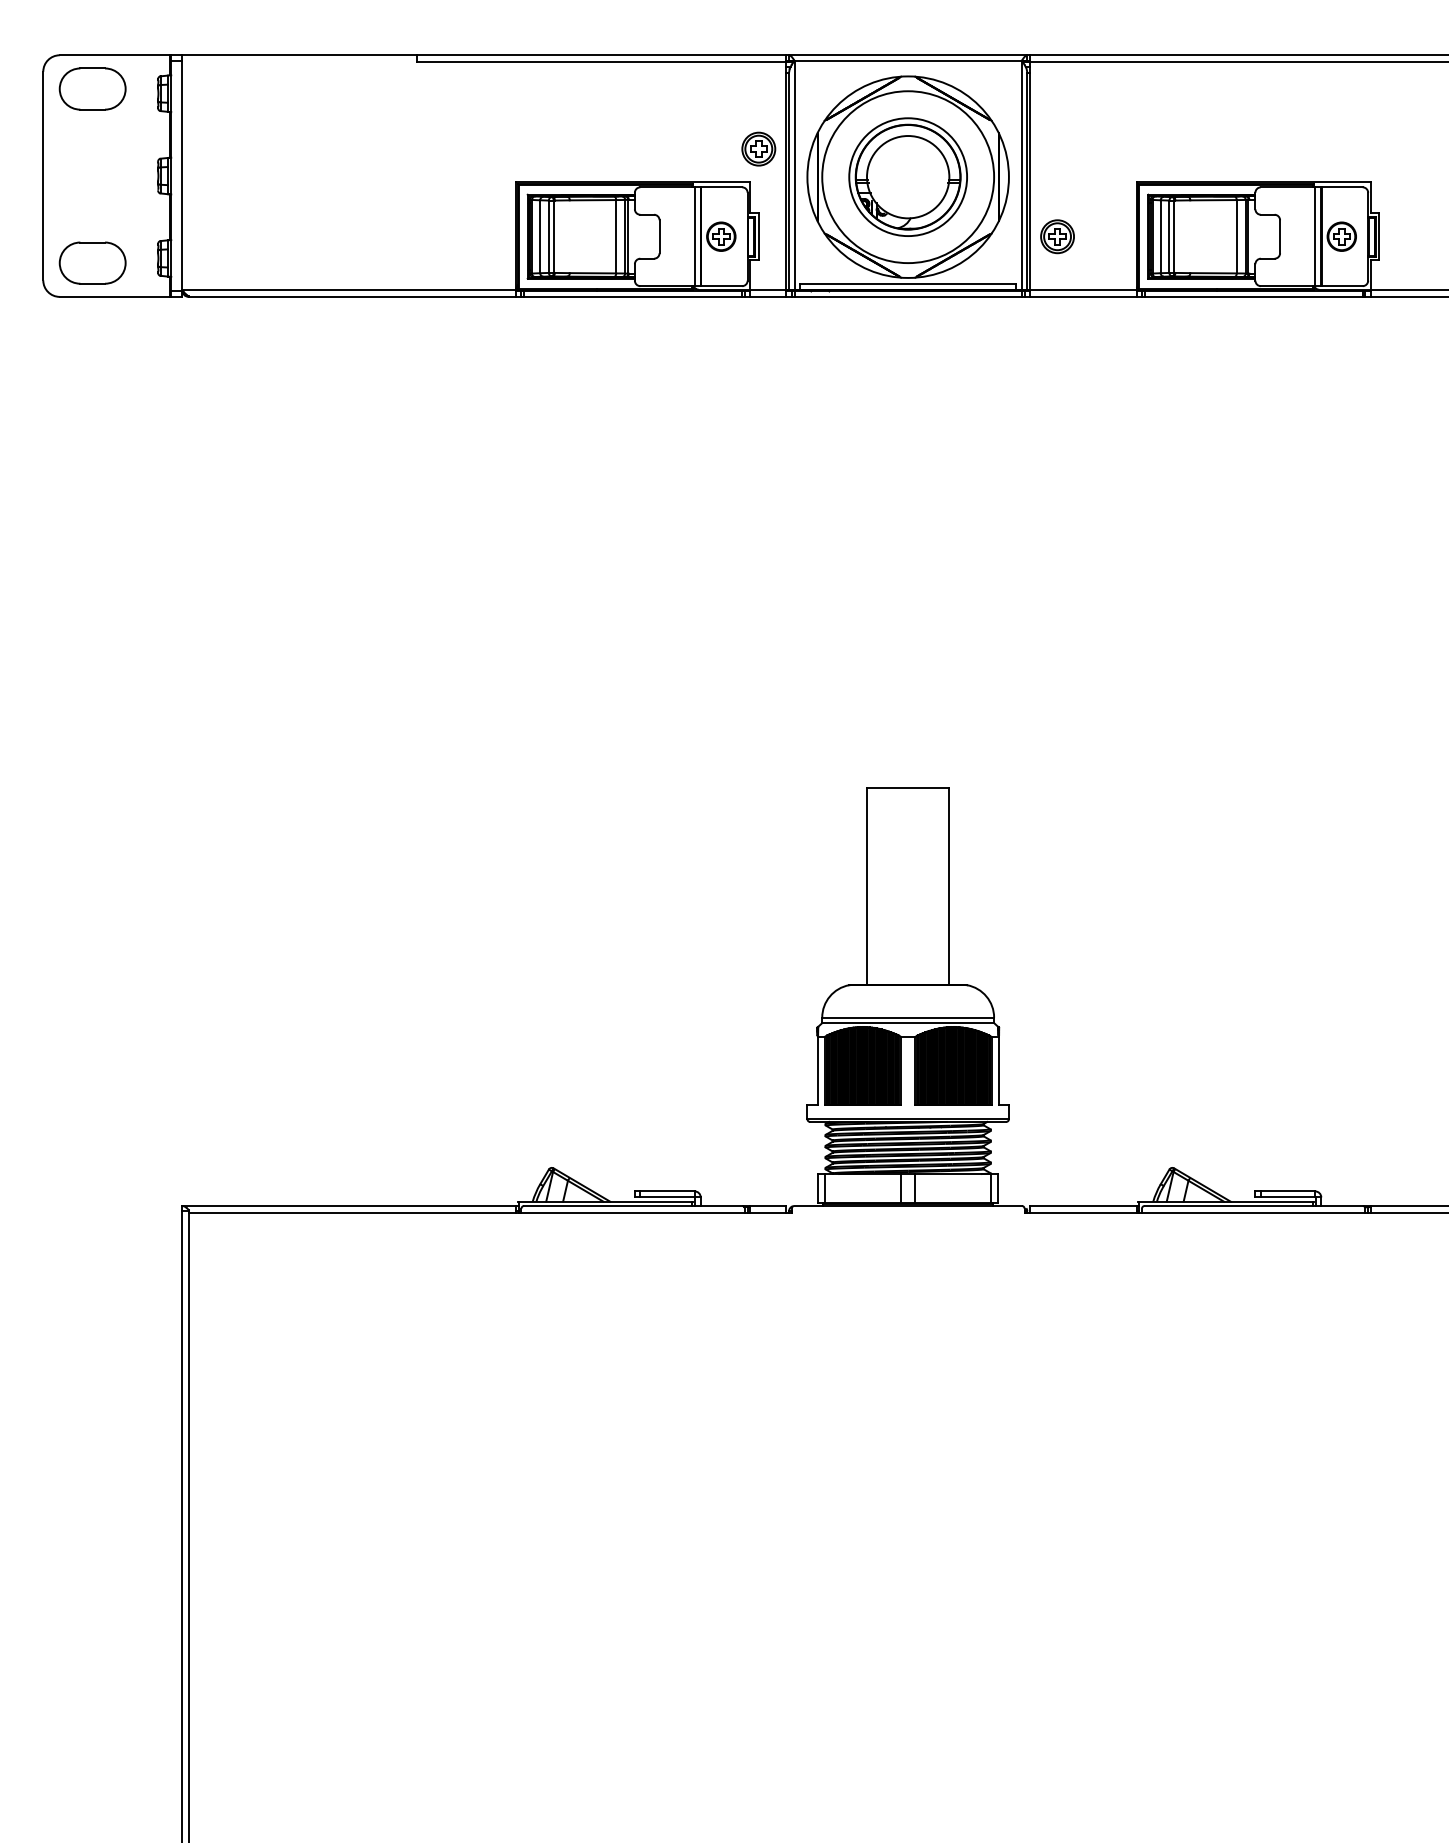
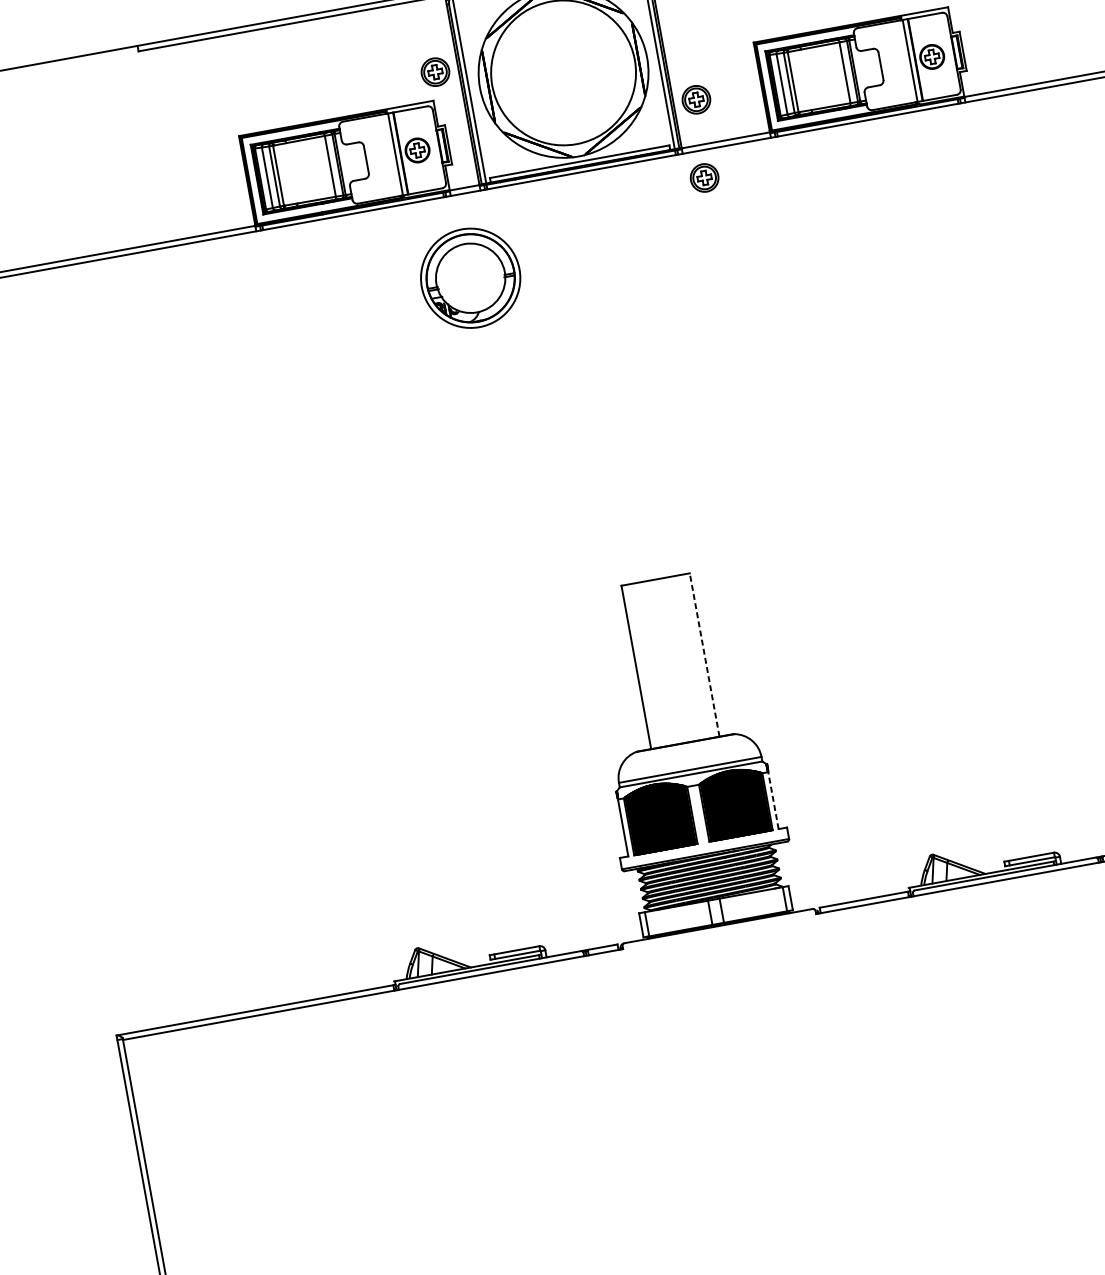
part: (907, 176) -> (470, 277), moved
part: (1050, 329) -> (704, 177), added
line: (949, 886) -> (704, 654), solid -> dashed
line: (998, 1066) -> (772, 796), solid -> dashed

